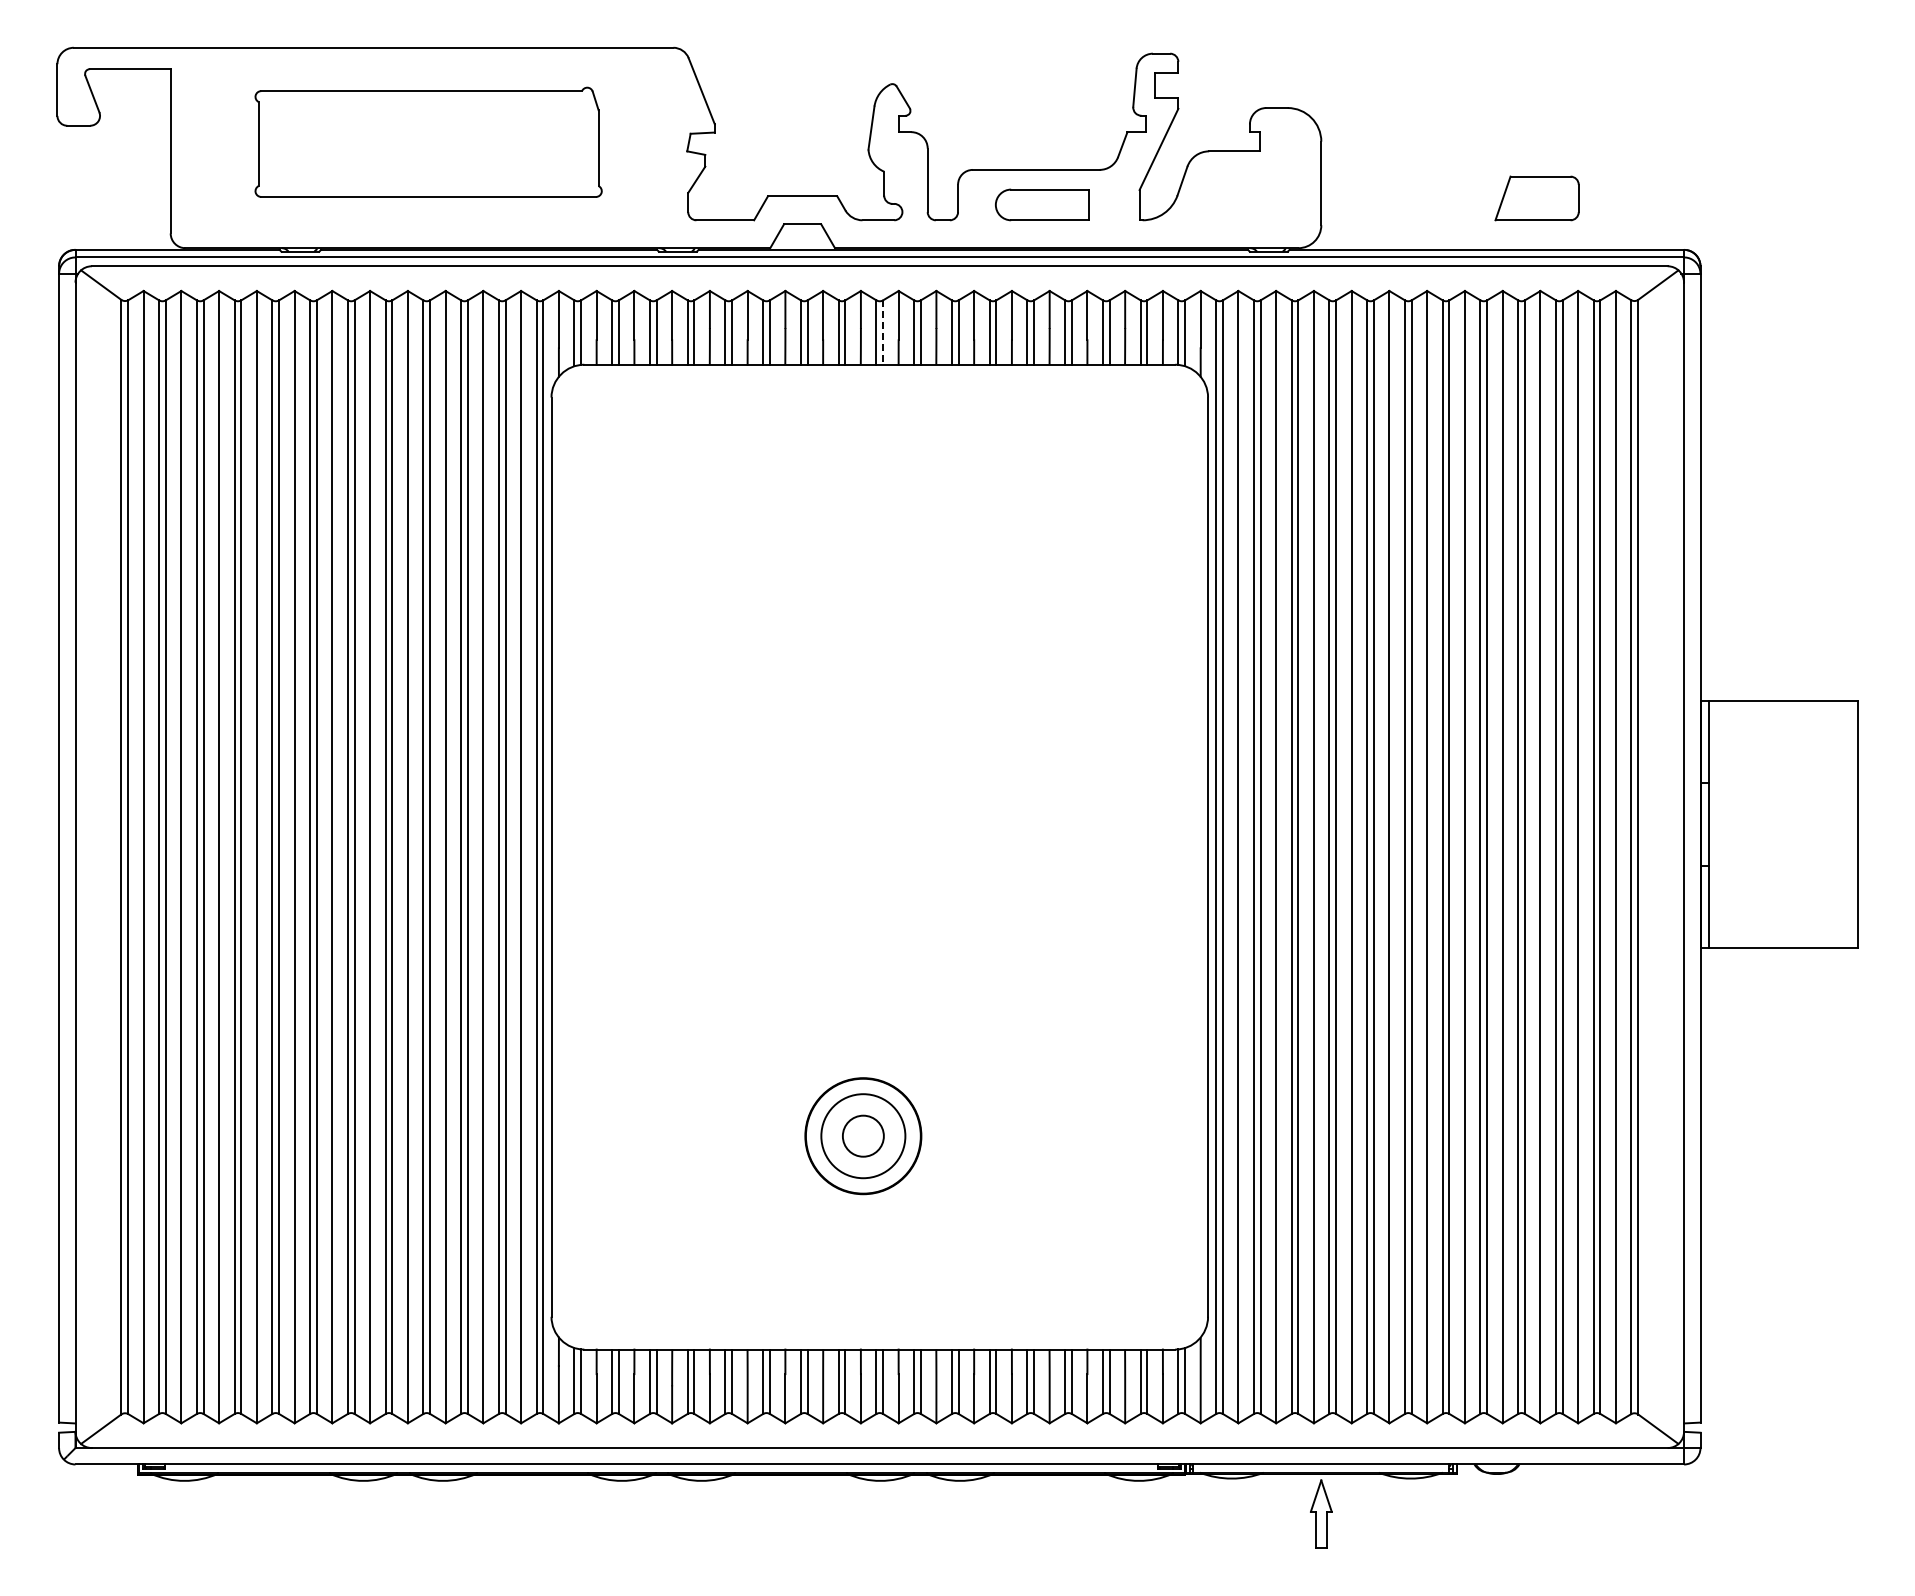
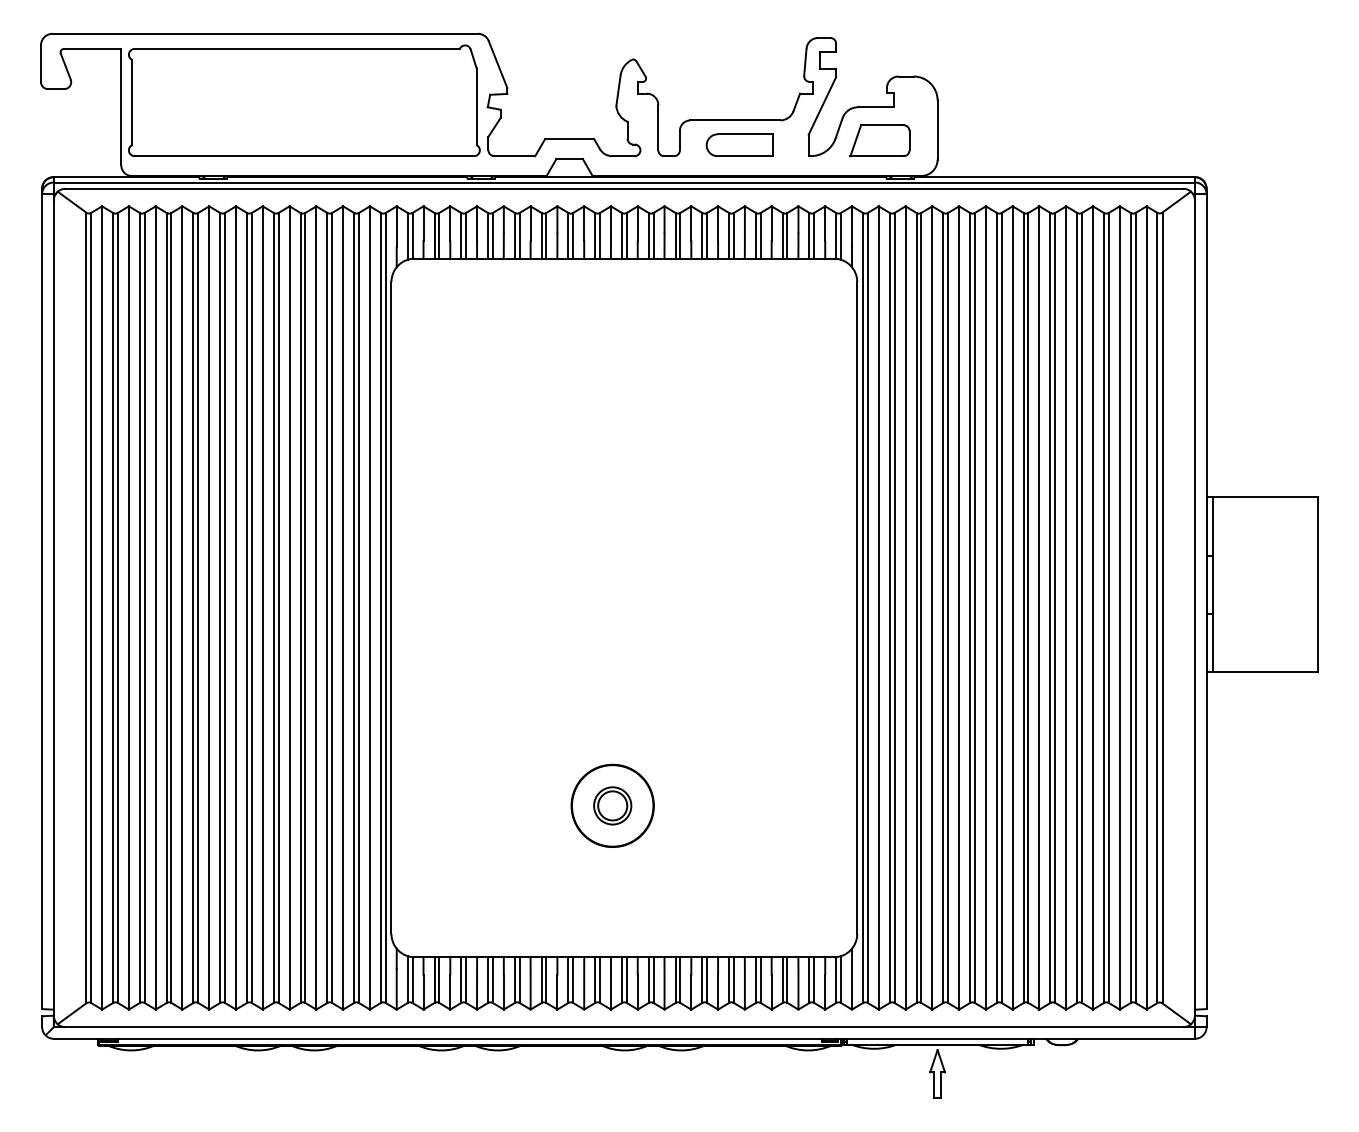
part: (428, 142) -> (304, 100), size x1.43
part: (1536, 198) -> (879, 140), moved
line: (883, 333) -> (627, 236), dashed -> solid
circle: (863, 1135) -> (612, 805), size x0.62

